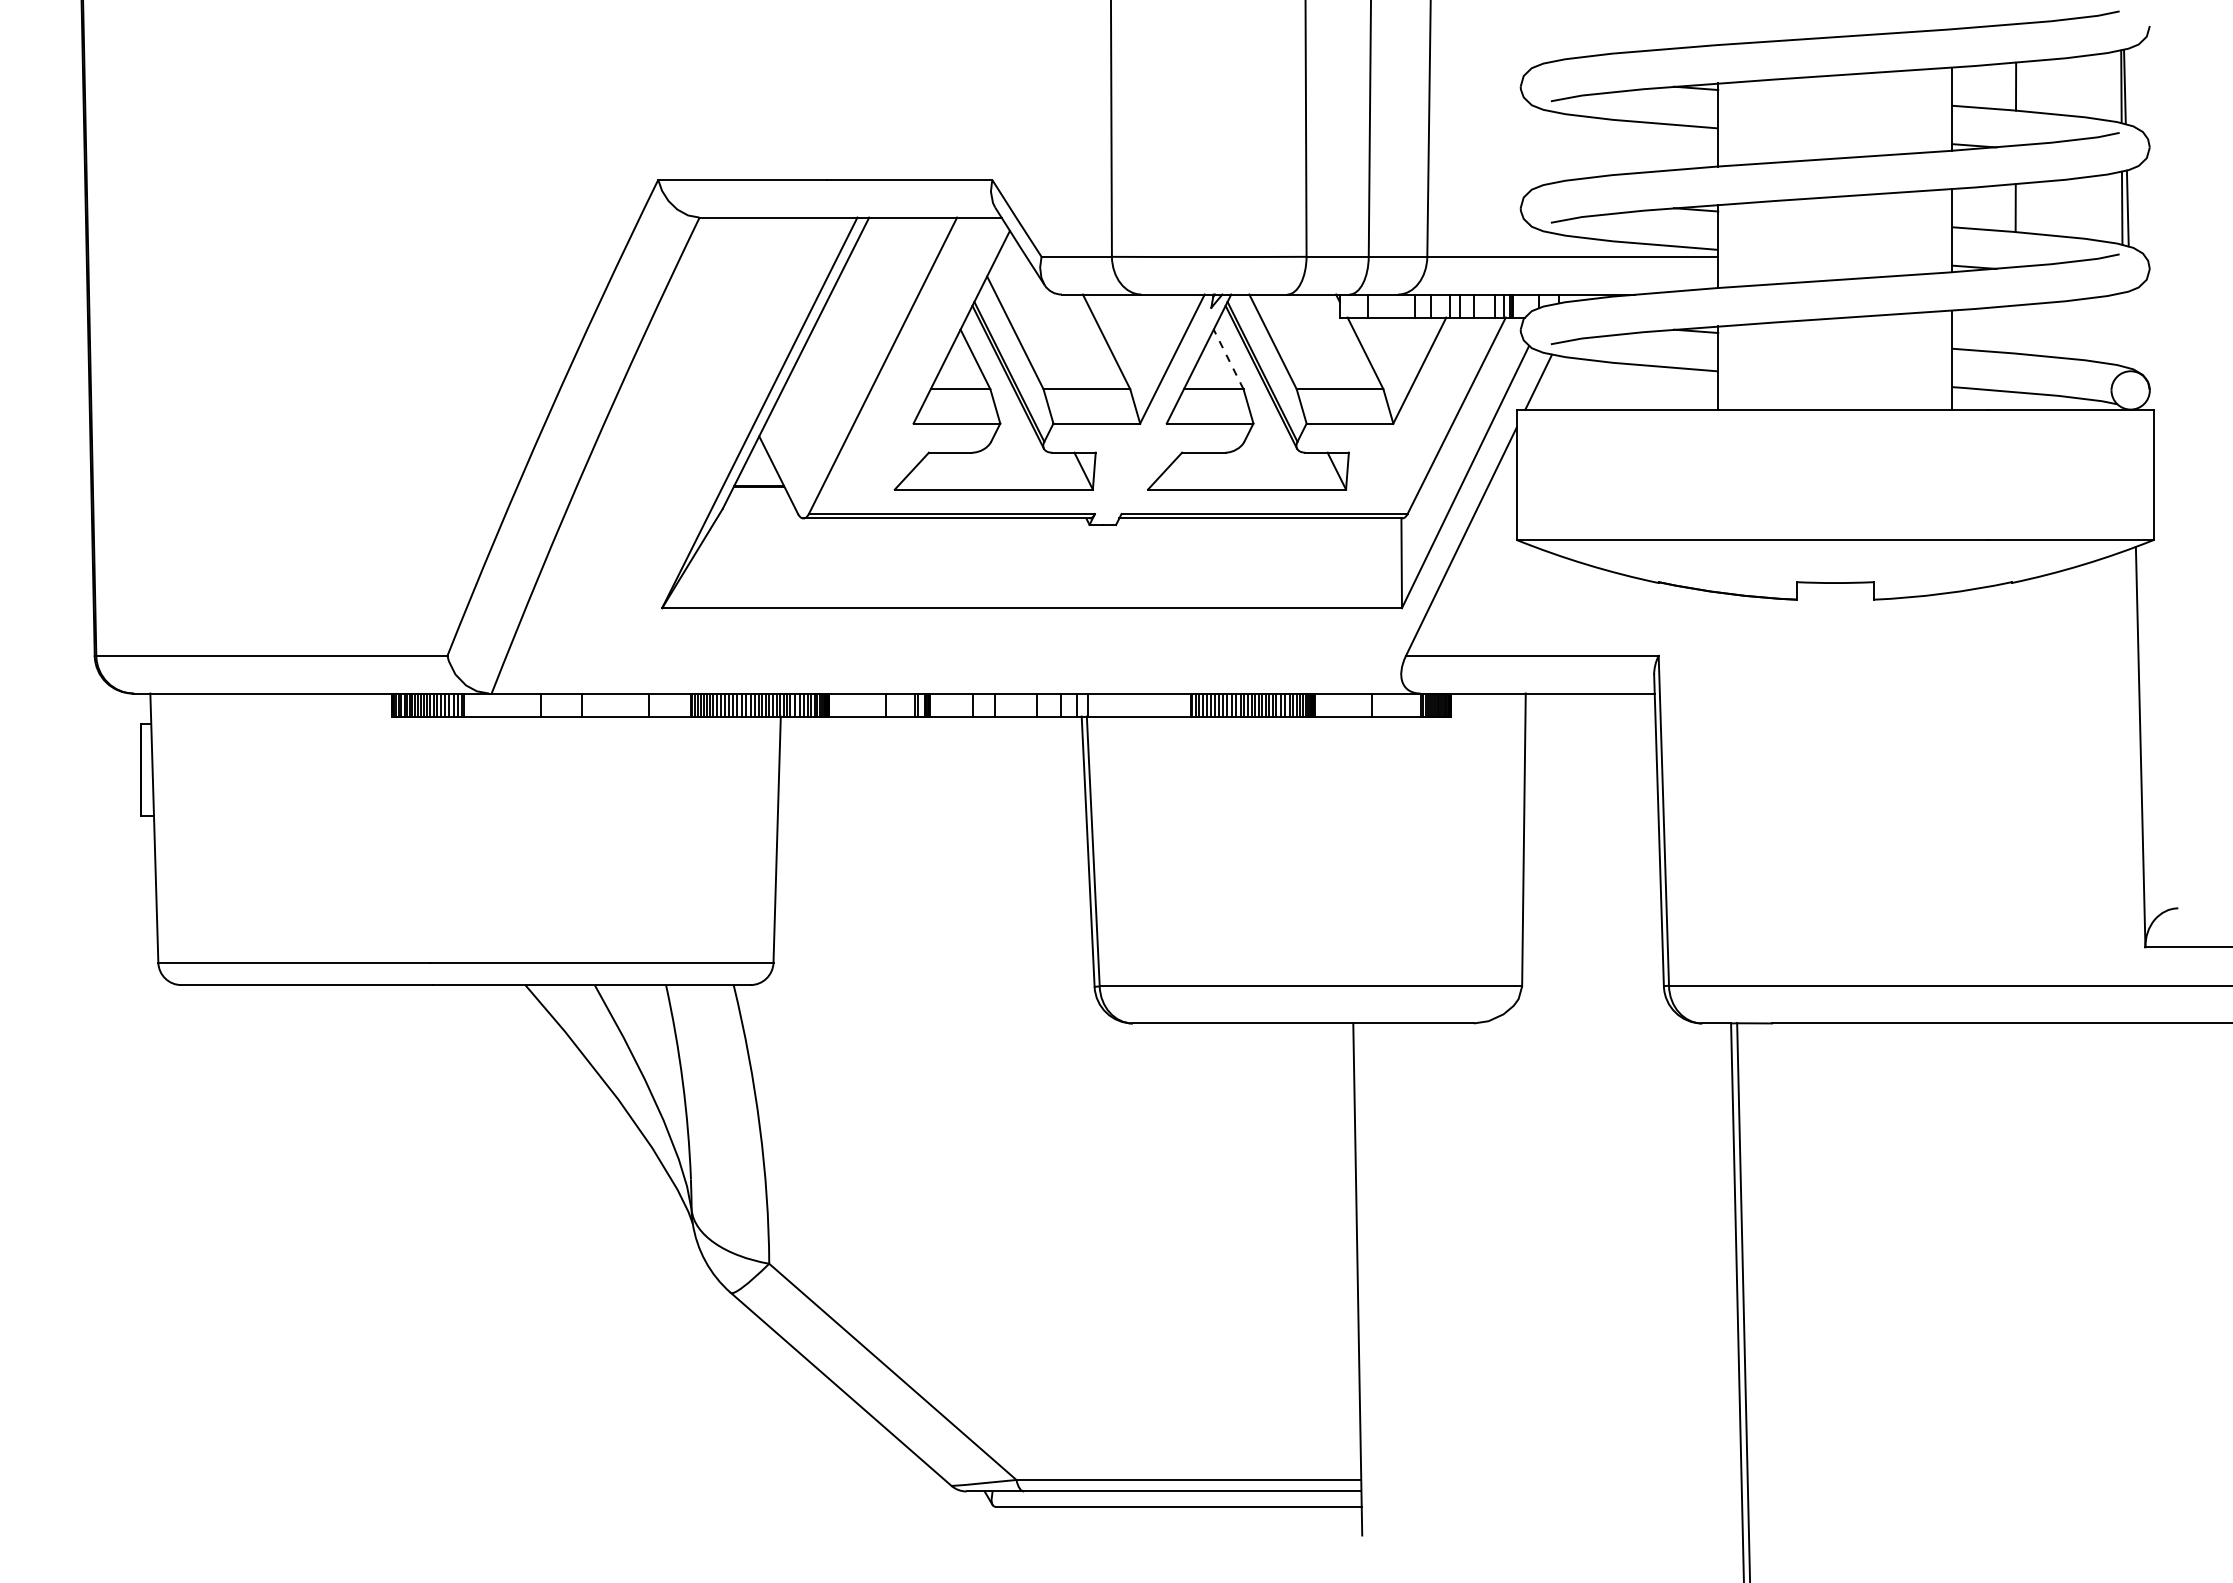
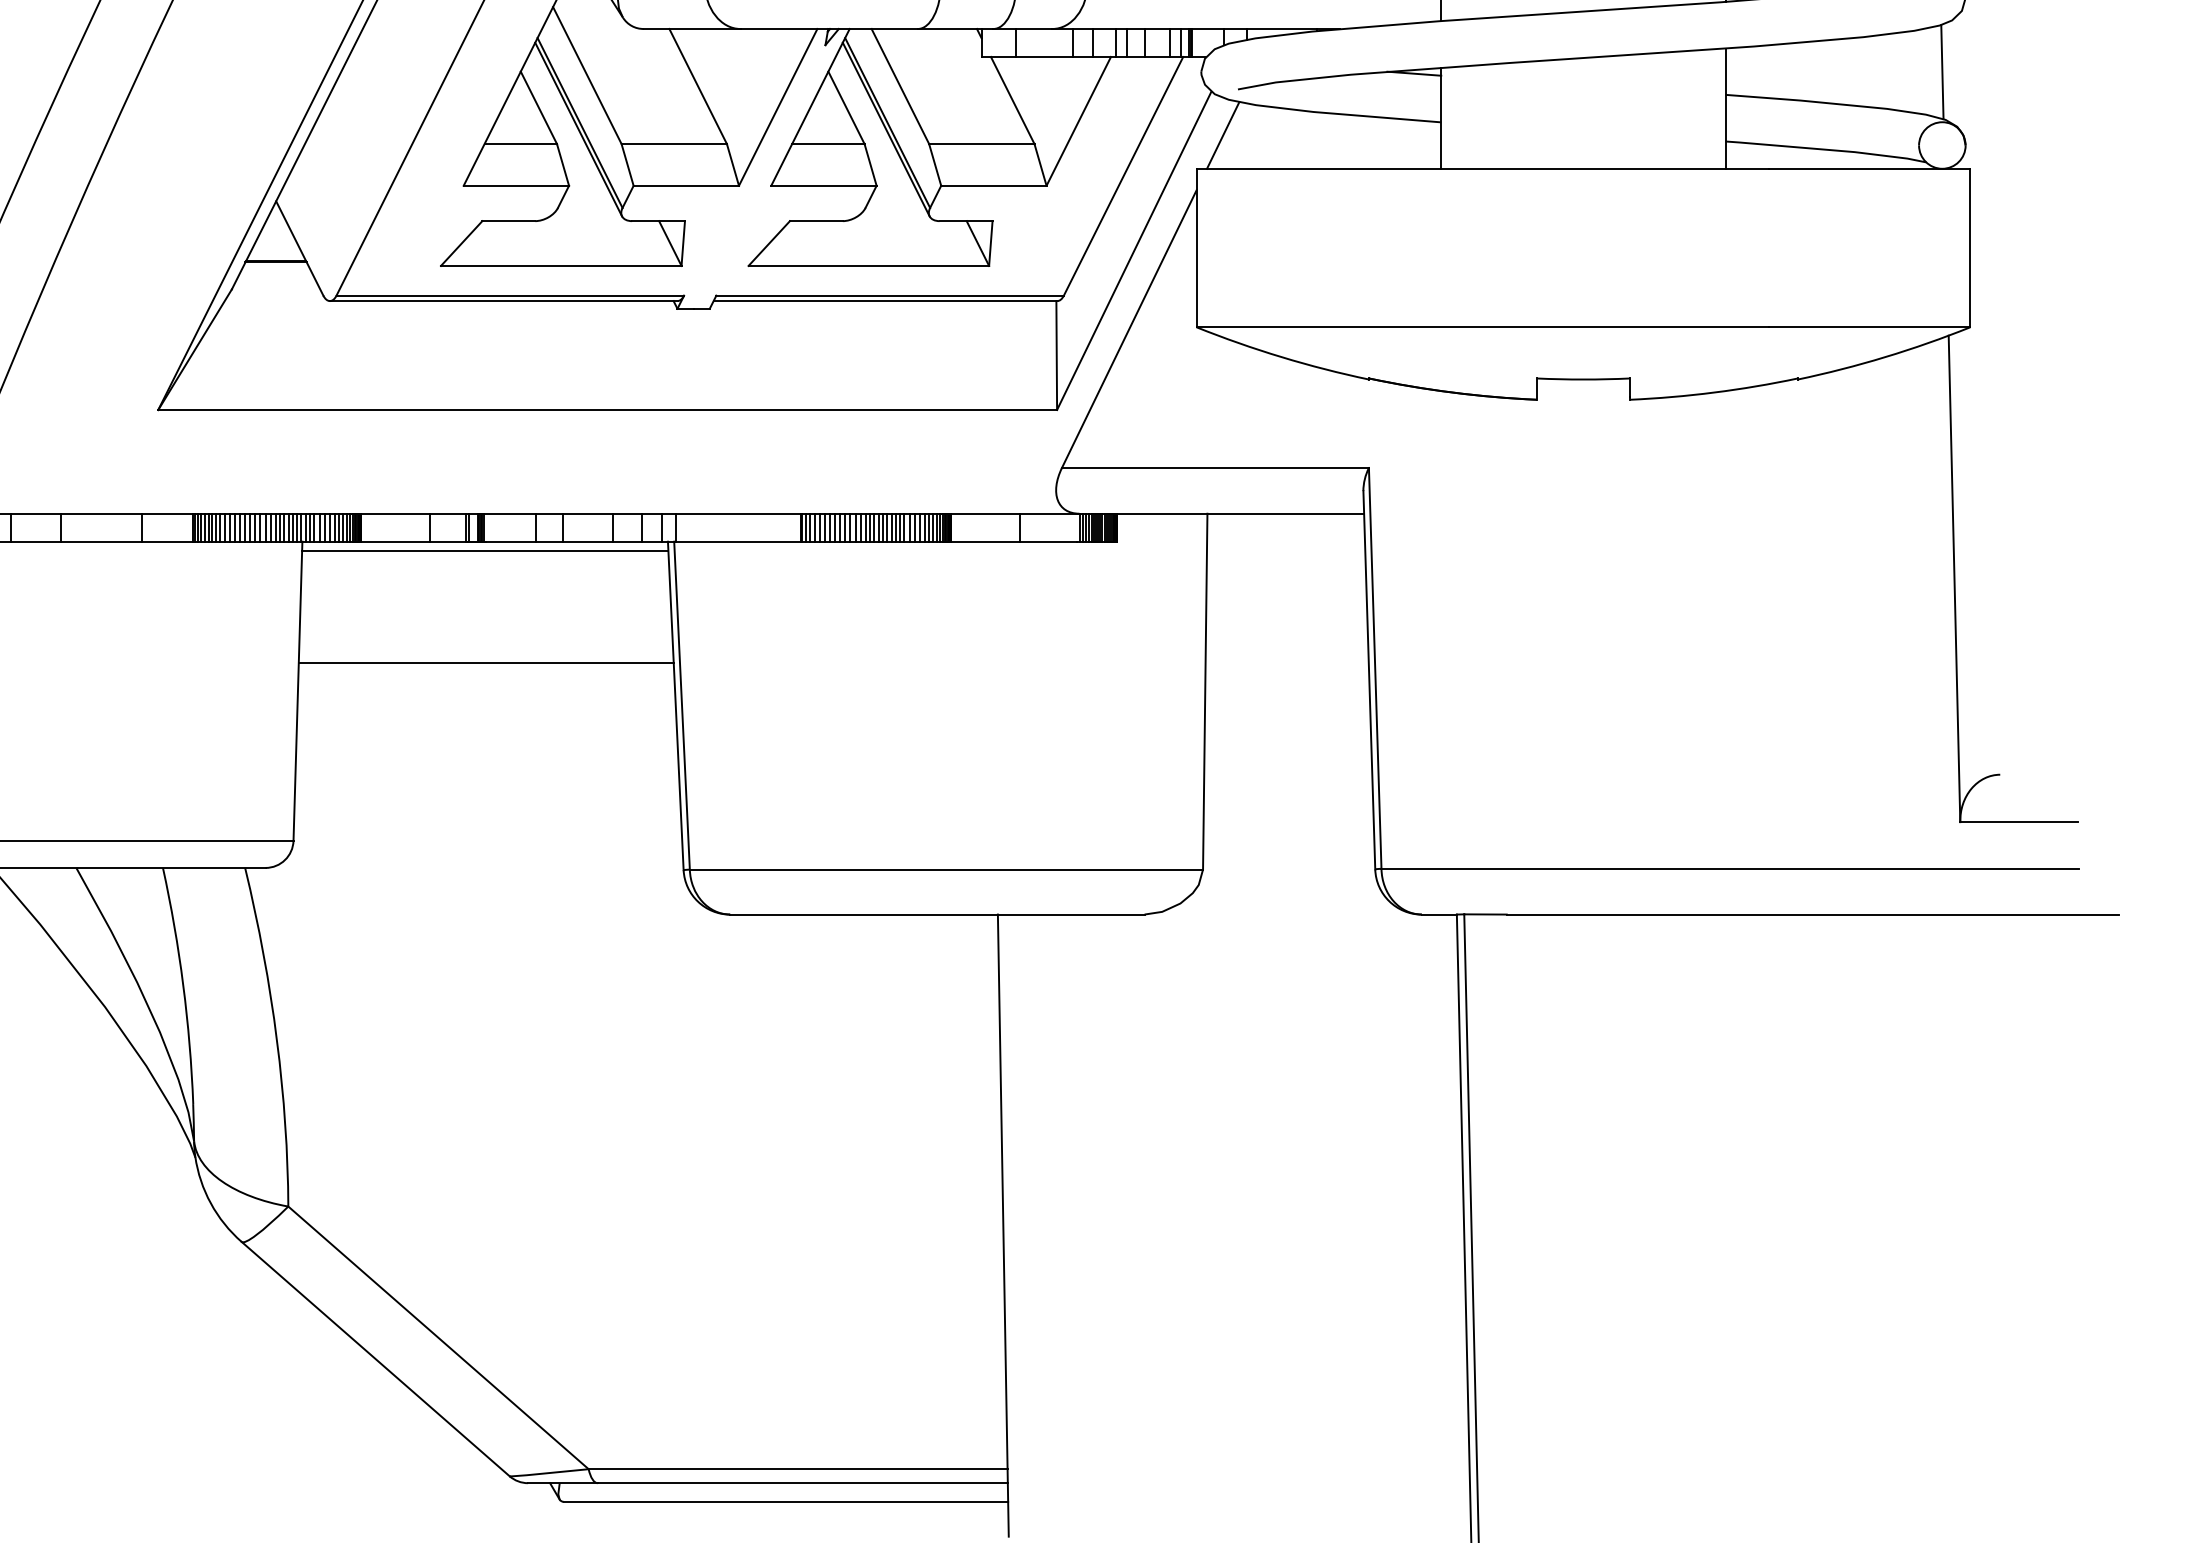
line: (2130, 329) -> (1942, 71), added
line: (1228, 358) -> (846, 106), dashed -> solid
line: (931, 724) -> (485, 551), added
line: (931, 816) -> (485, 663), added

